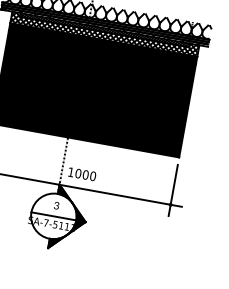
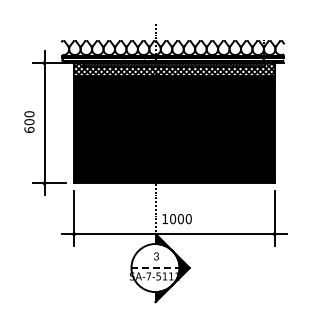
line: (54, 216) -> (156, 268), solid -> dashed

